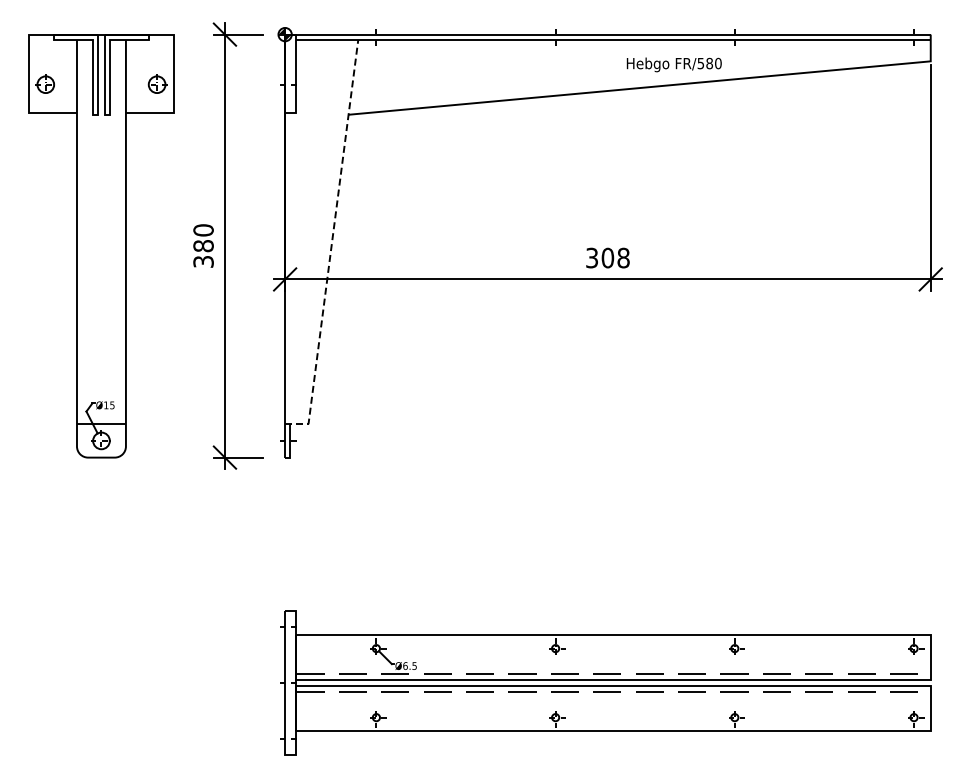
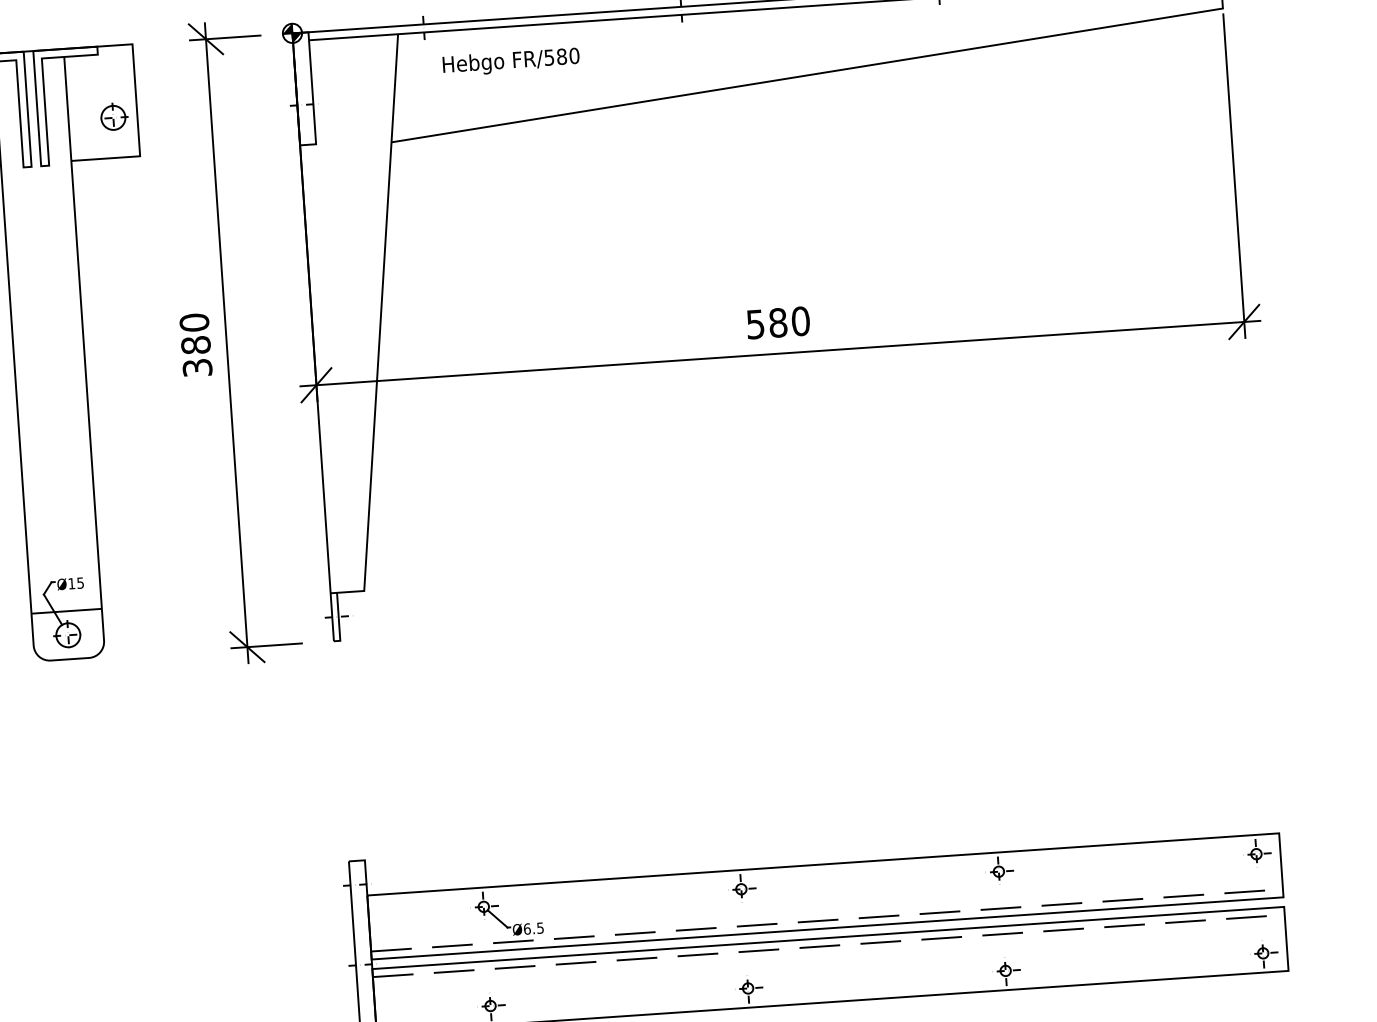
text: (673, 64) -> (510, 61), moved
line: (331, 244) -> (379, 330), dashed -> solid
text: (607, 257) -> (777, 322), 308 -> 580

